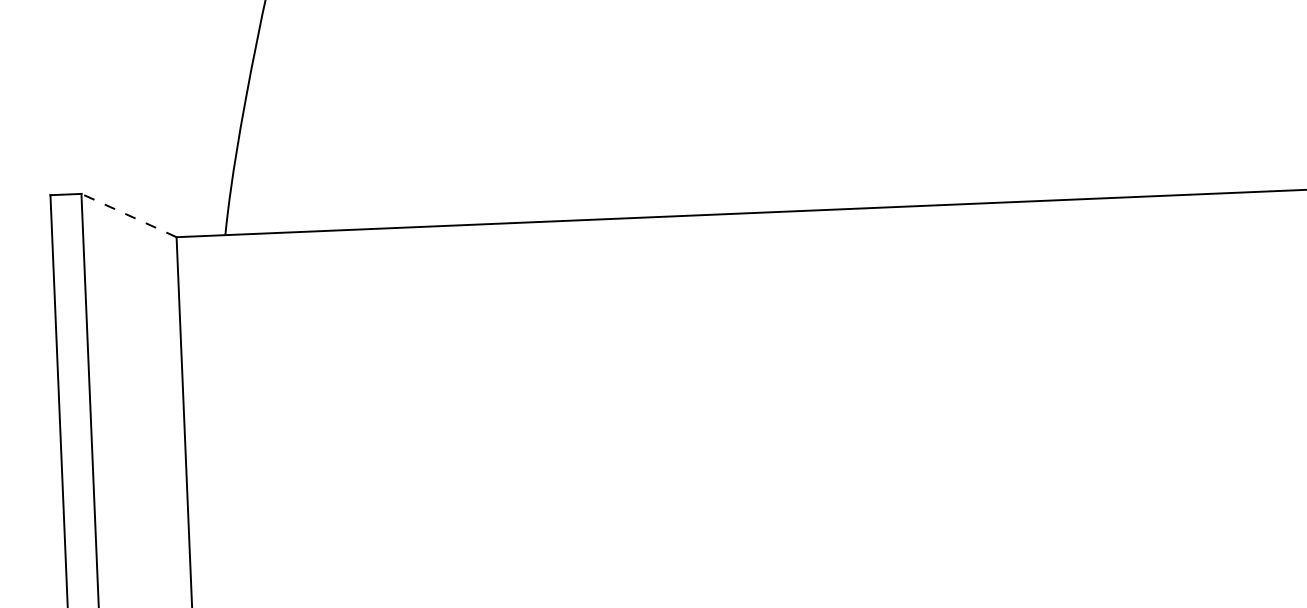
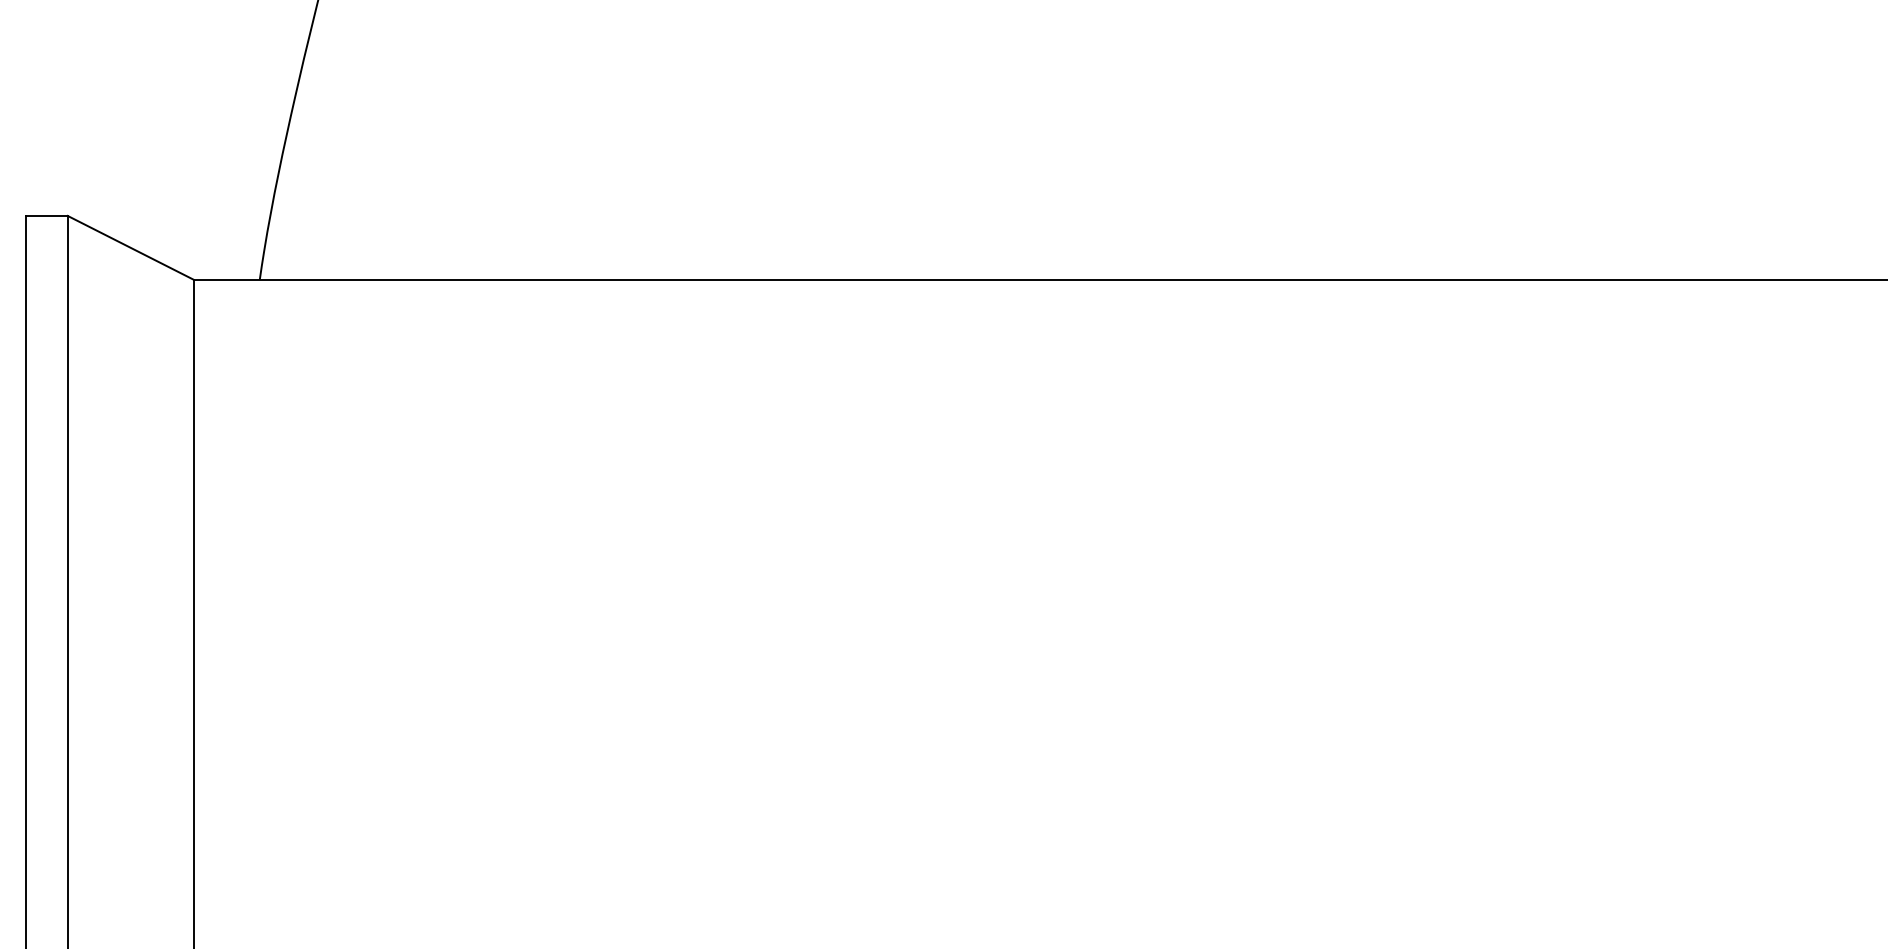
line: (128, 215) -> (130, 247), dashed -> solid

